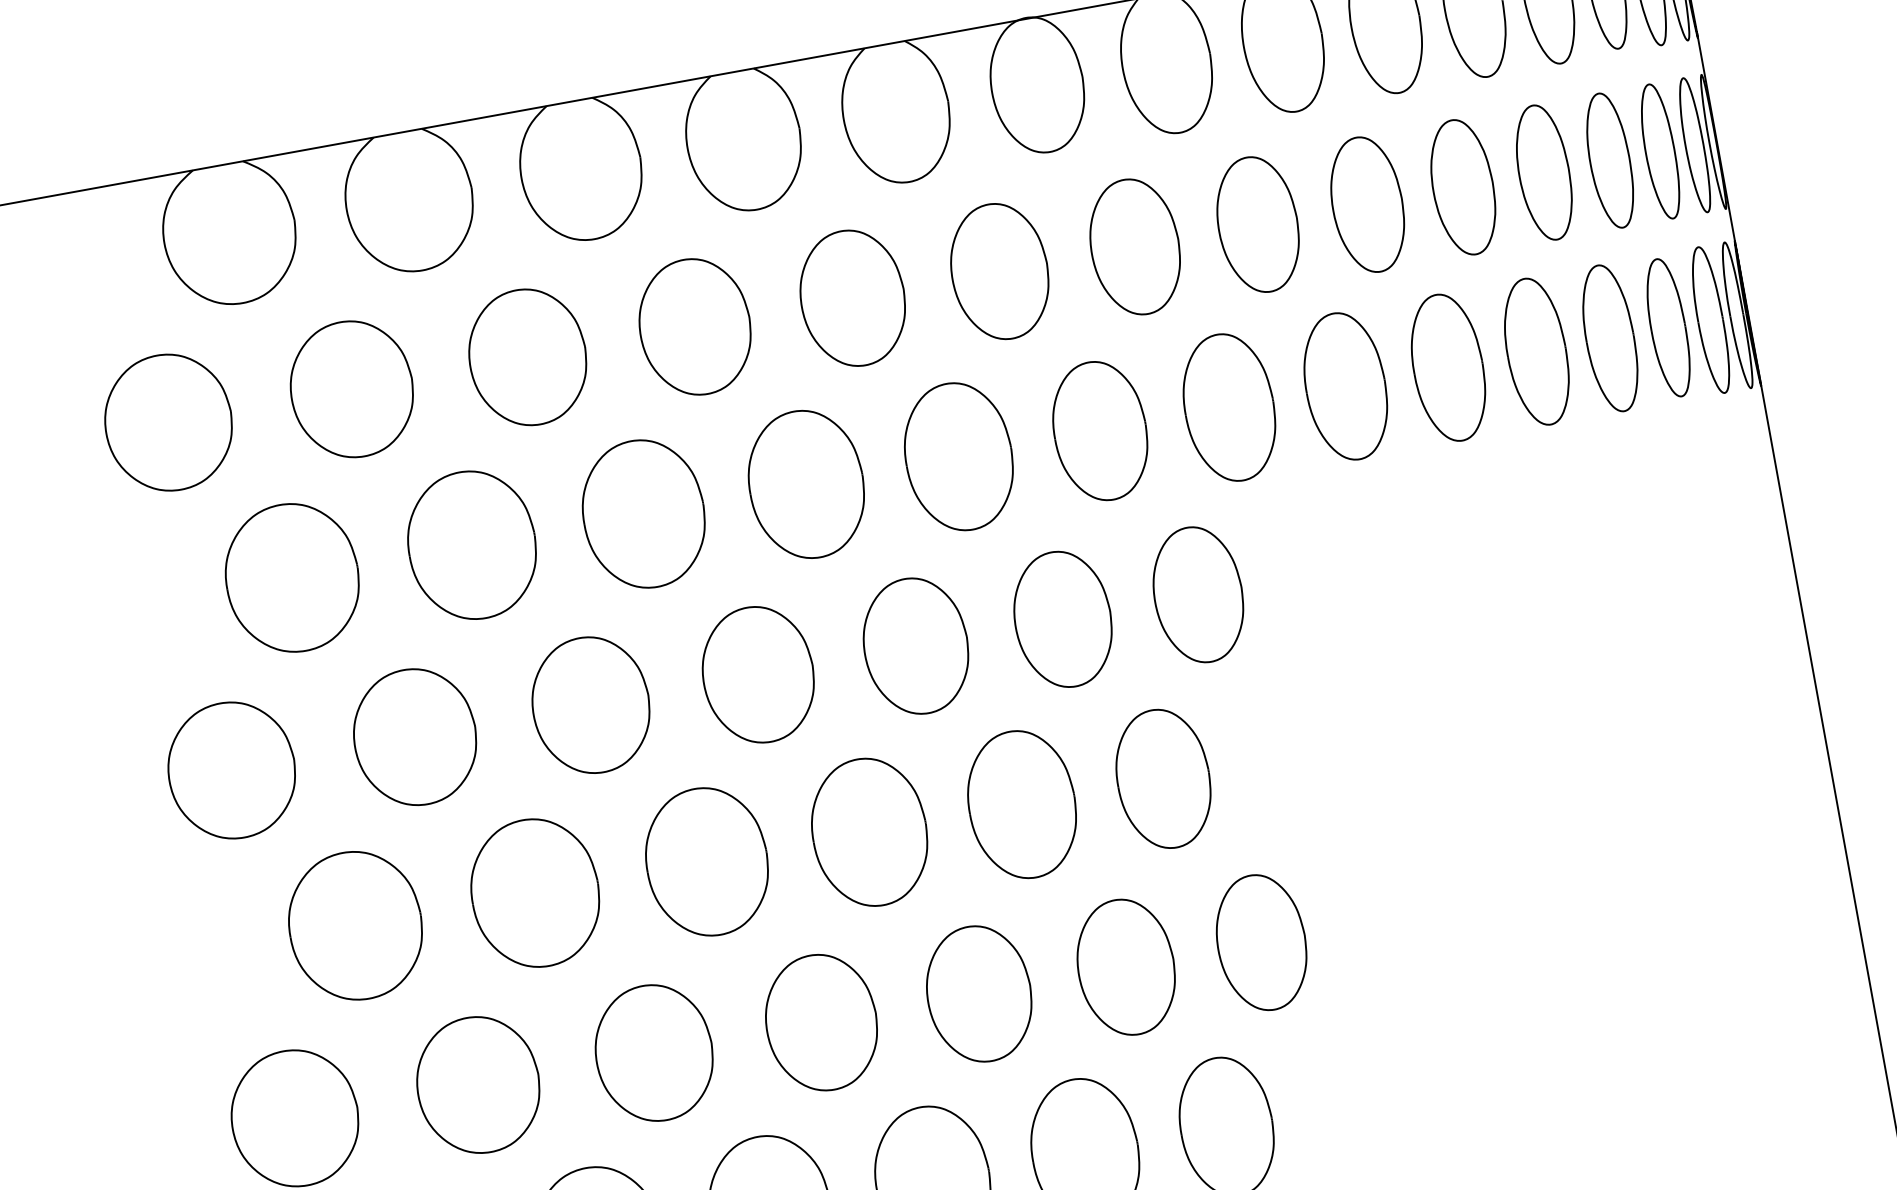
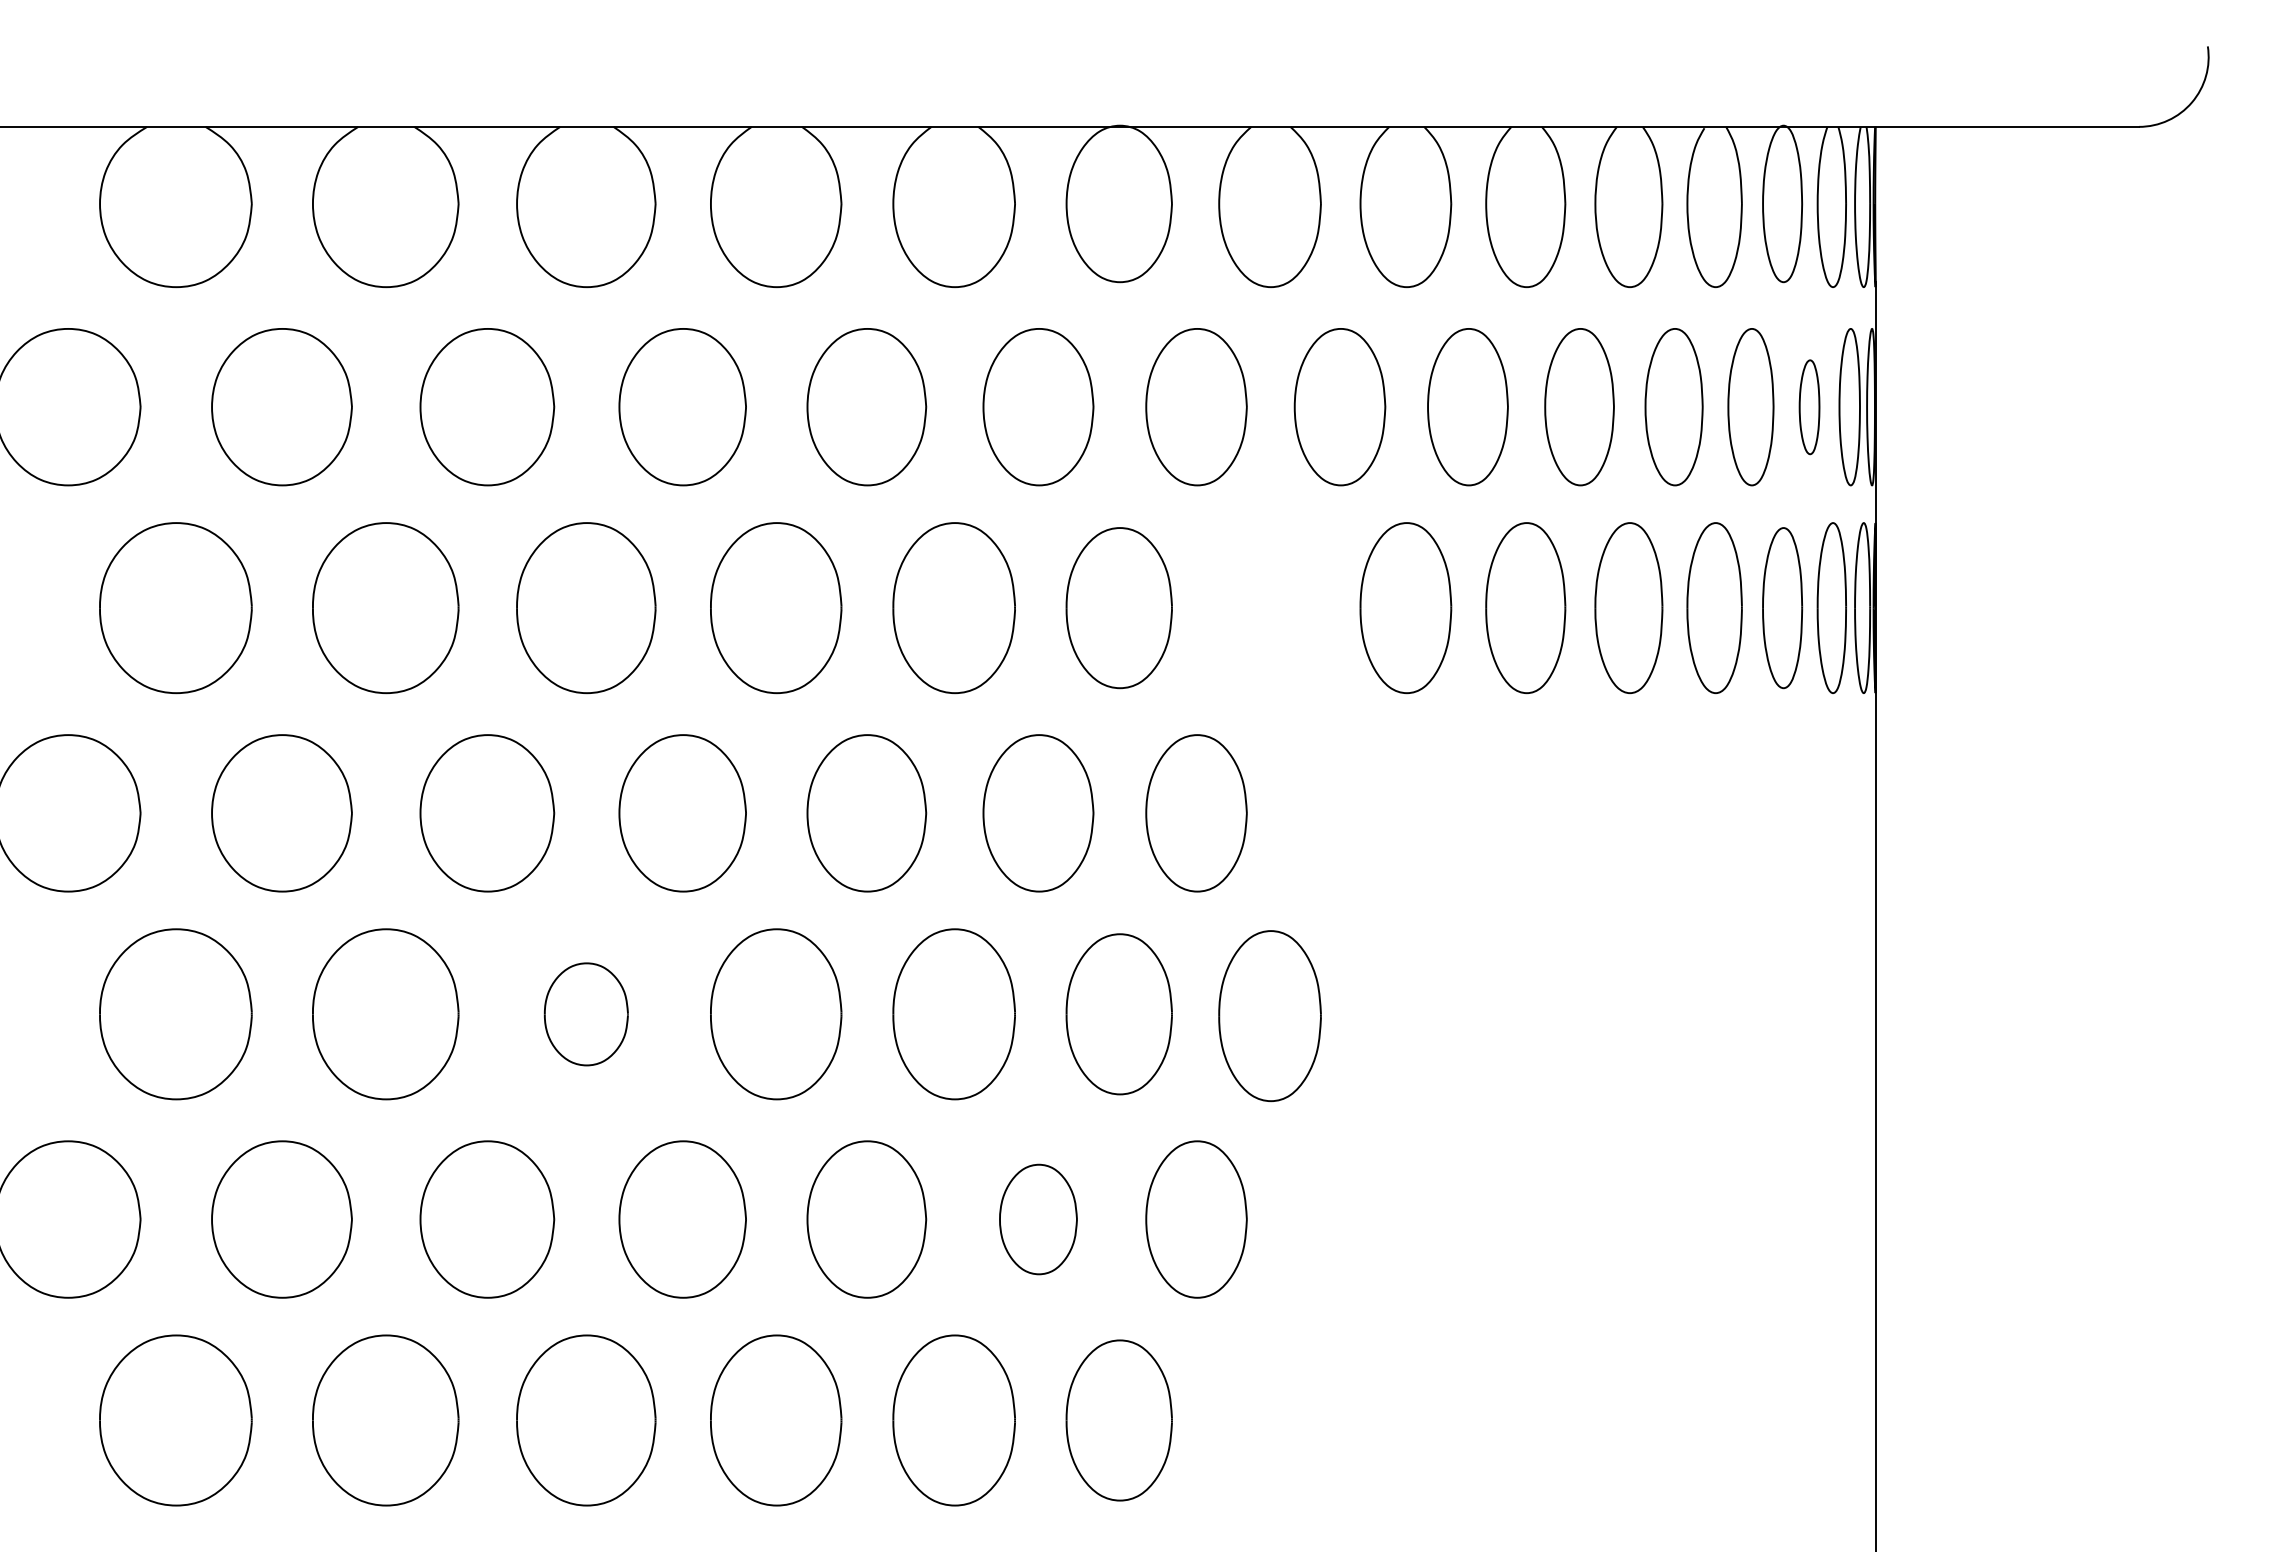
part: (1660, 151) -> (1809, 407), size x0.6
part: (1228, 408) -> (1269, 1016), moved
part: (707, 862) -> (586, 1014), size x0.6
part: (1126, 967) -> (1038, 1219), size x0.7

